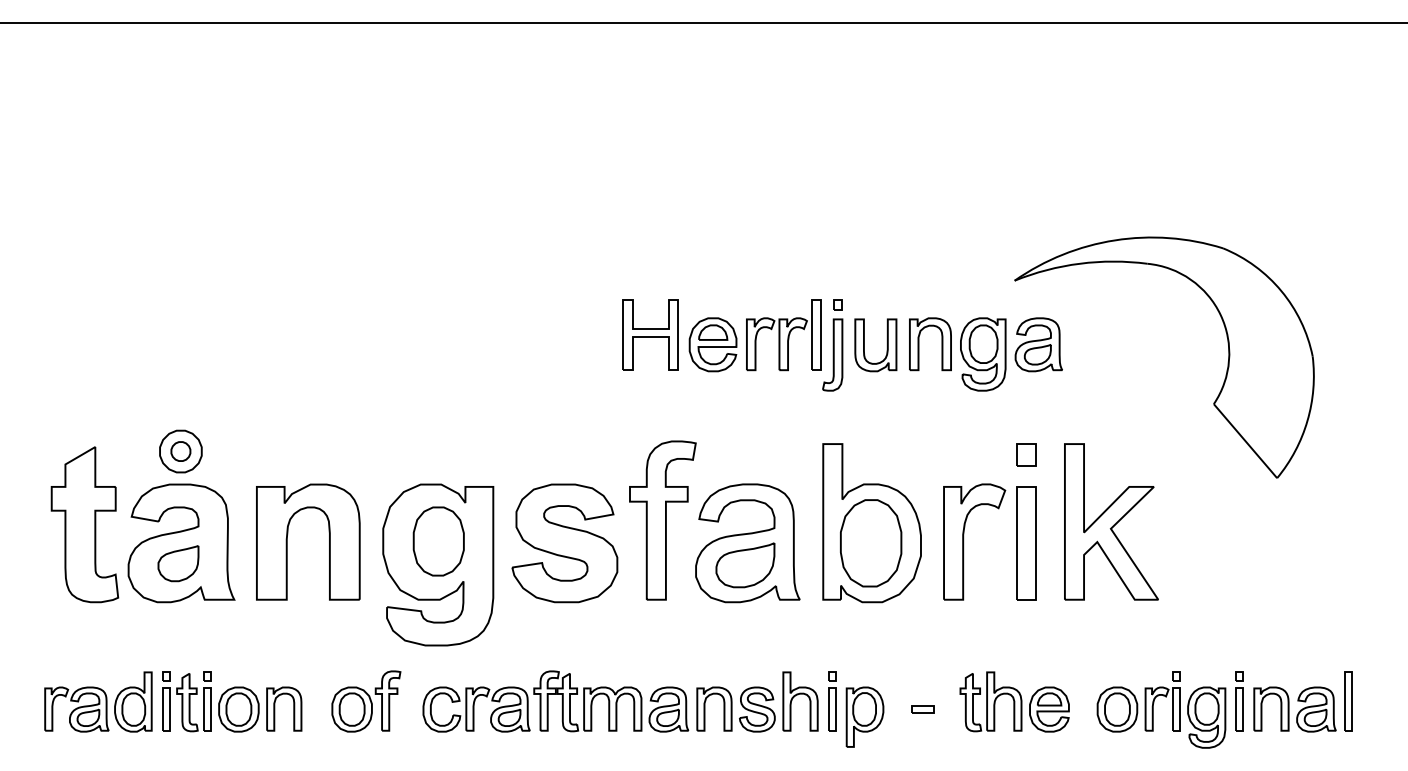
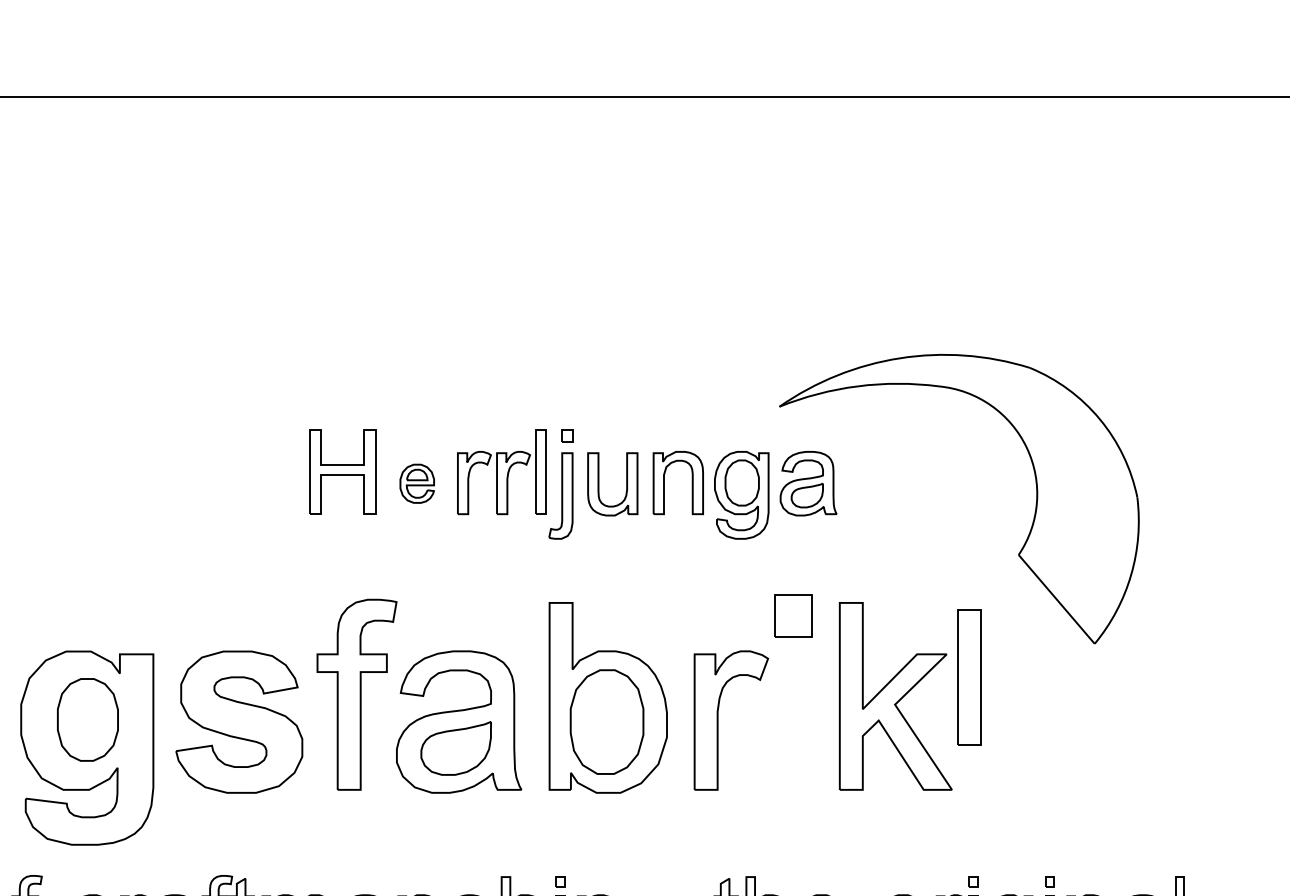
part: (712, 344) -> (416, 483), size x0.6
part: (1026, 454) -> (793, 615), size x1.6
part: (1026, 543) -> (970, 677), moved

